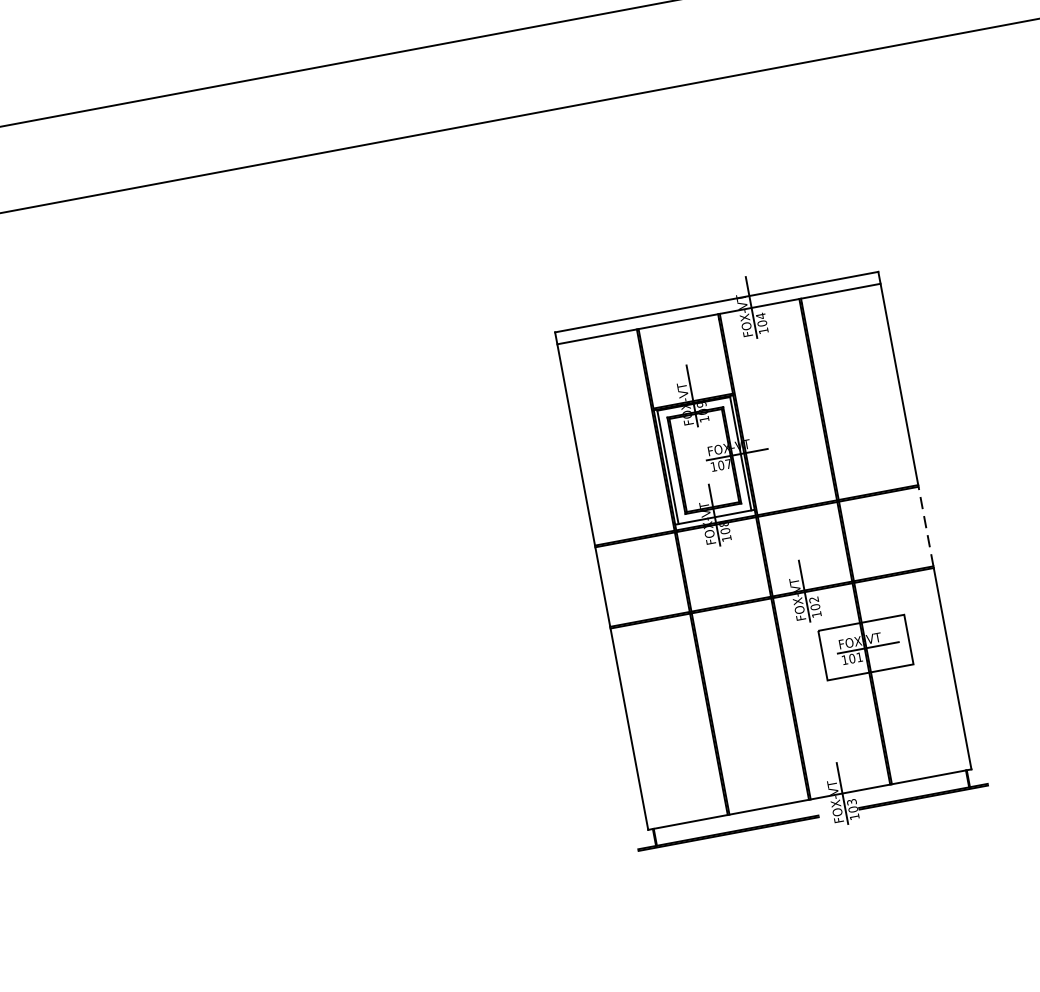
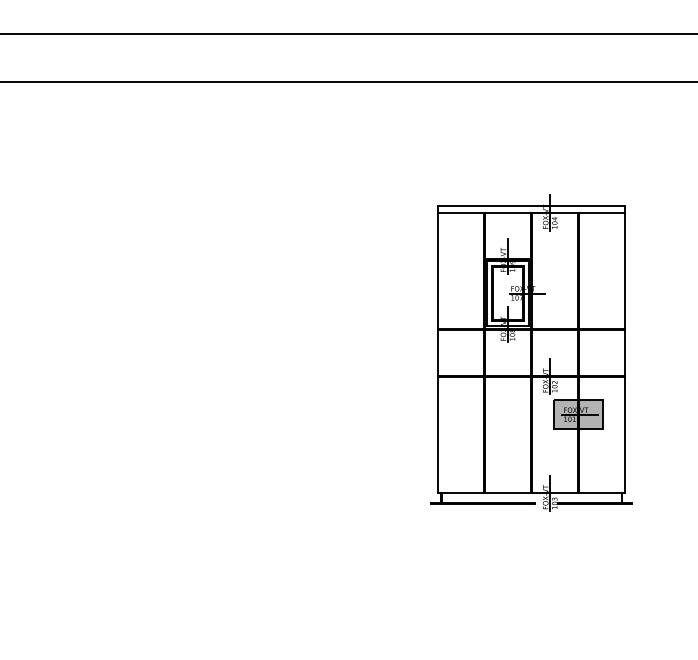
line: (925, 526) -> (624, 353), dashed -> solid
fill: (865, 647) -> (578, 414), added

